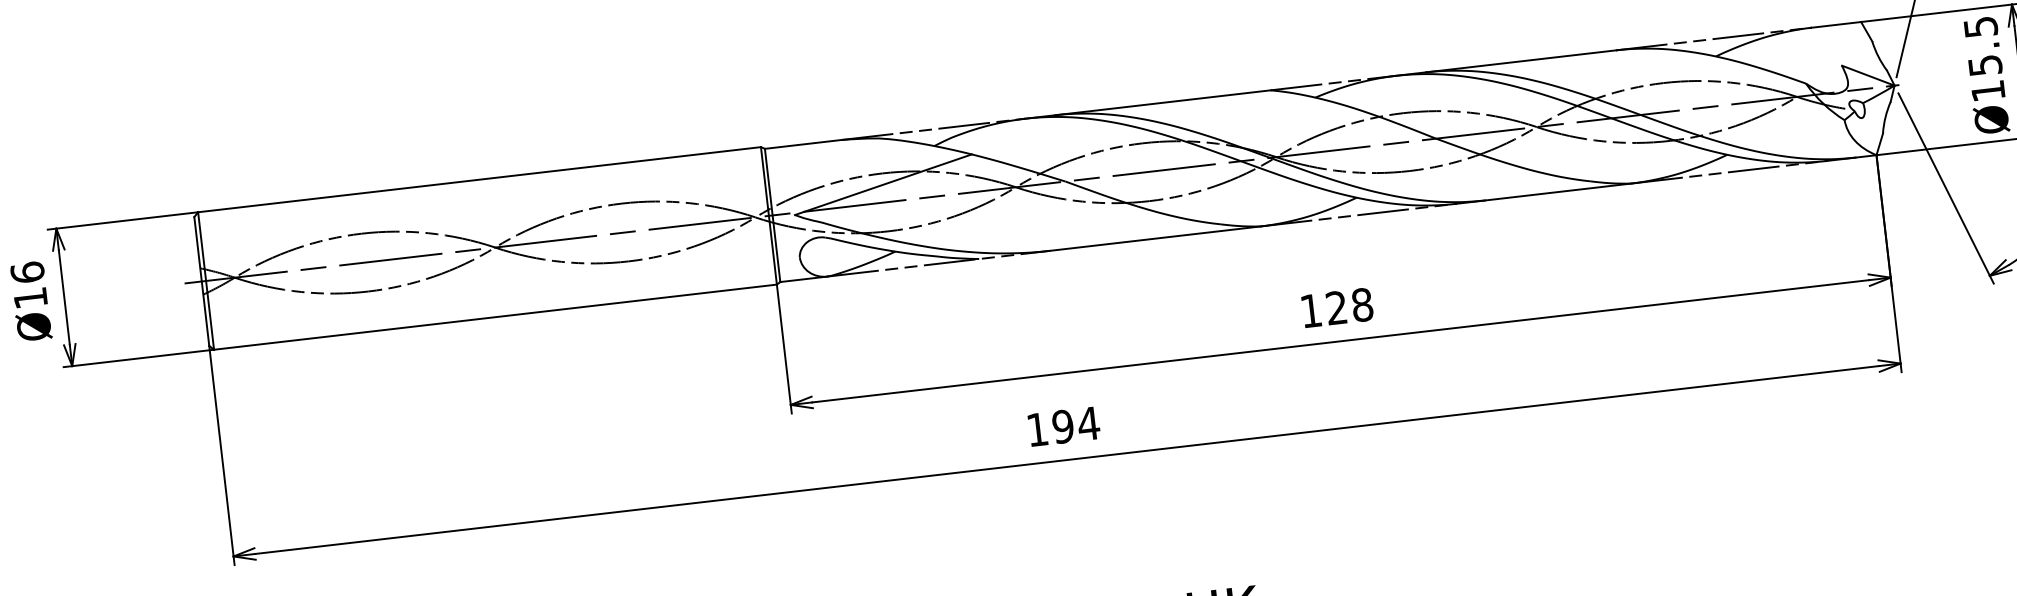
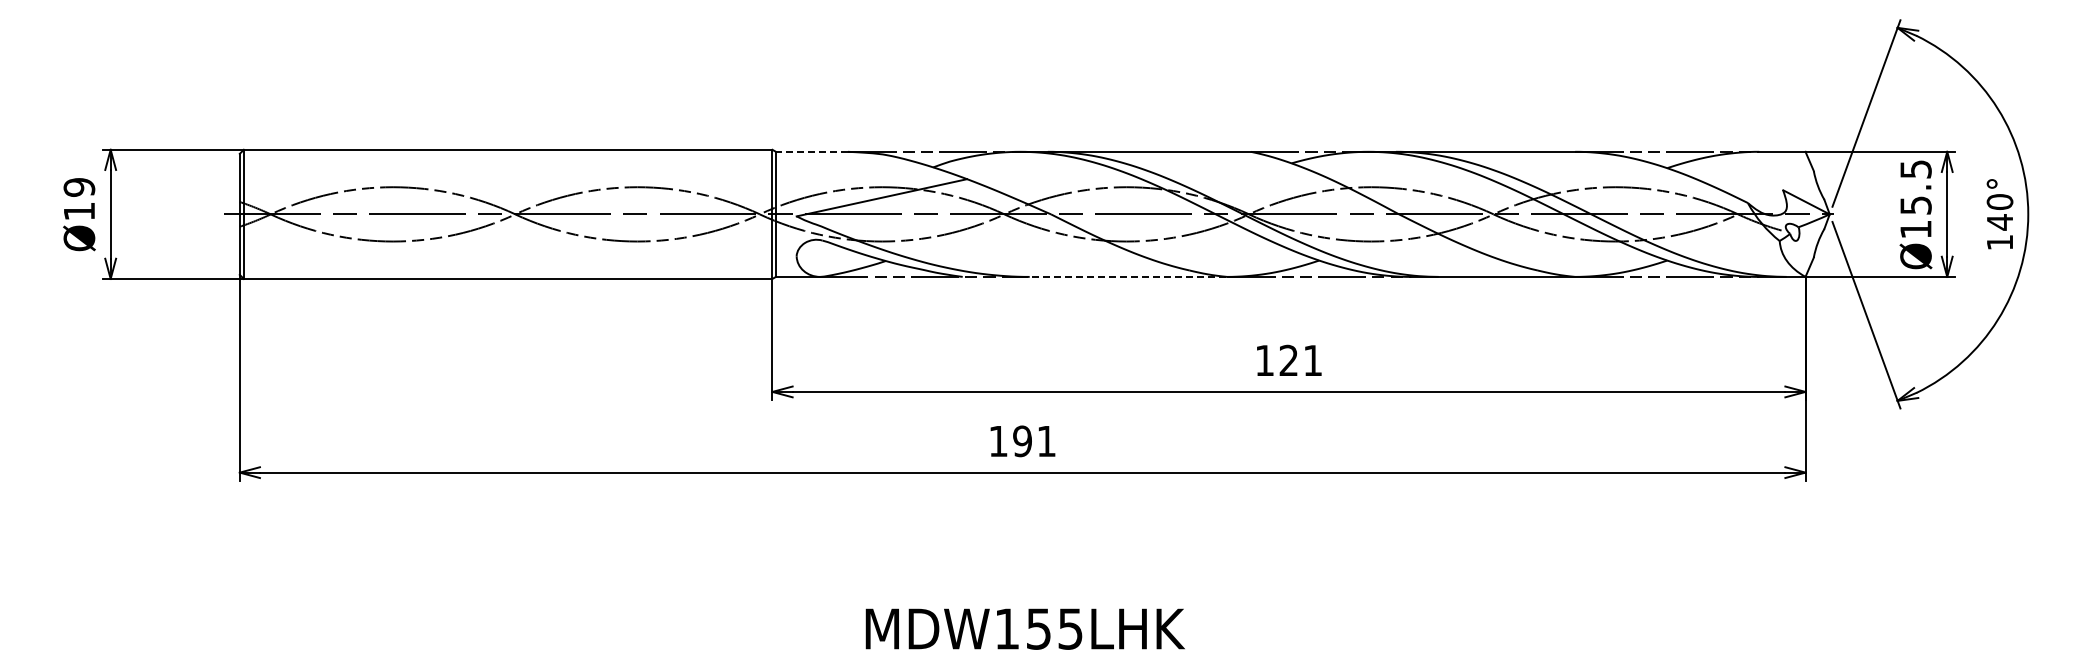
line: (802, 144) -> (811, 151), solid -> dashed
line: (1151, 238) -> (1124, 276), solid -> dashed
text: (27, 271) -> (79, 186), Ø16 -> Ø19
text: (1361, 304) -> (1312, 360), 128 -> 121
text: (1088, 423) -> (1046, 441), 194 -> 191

